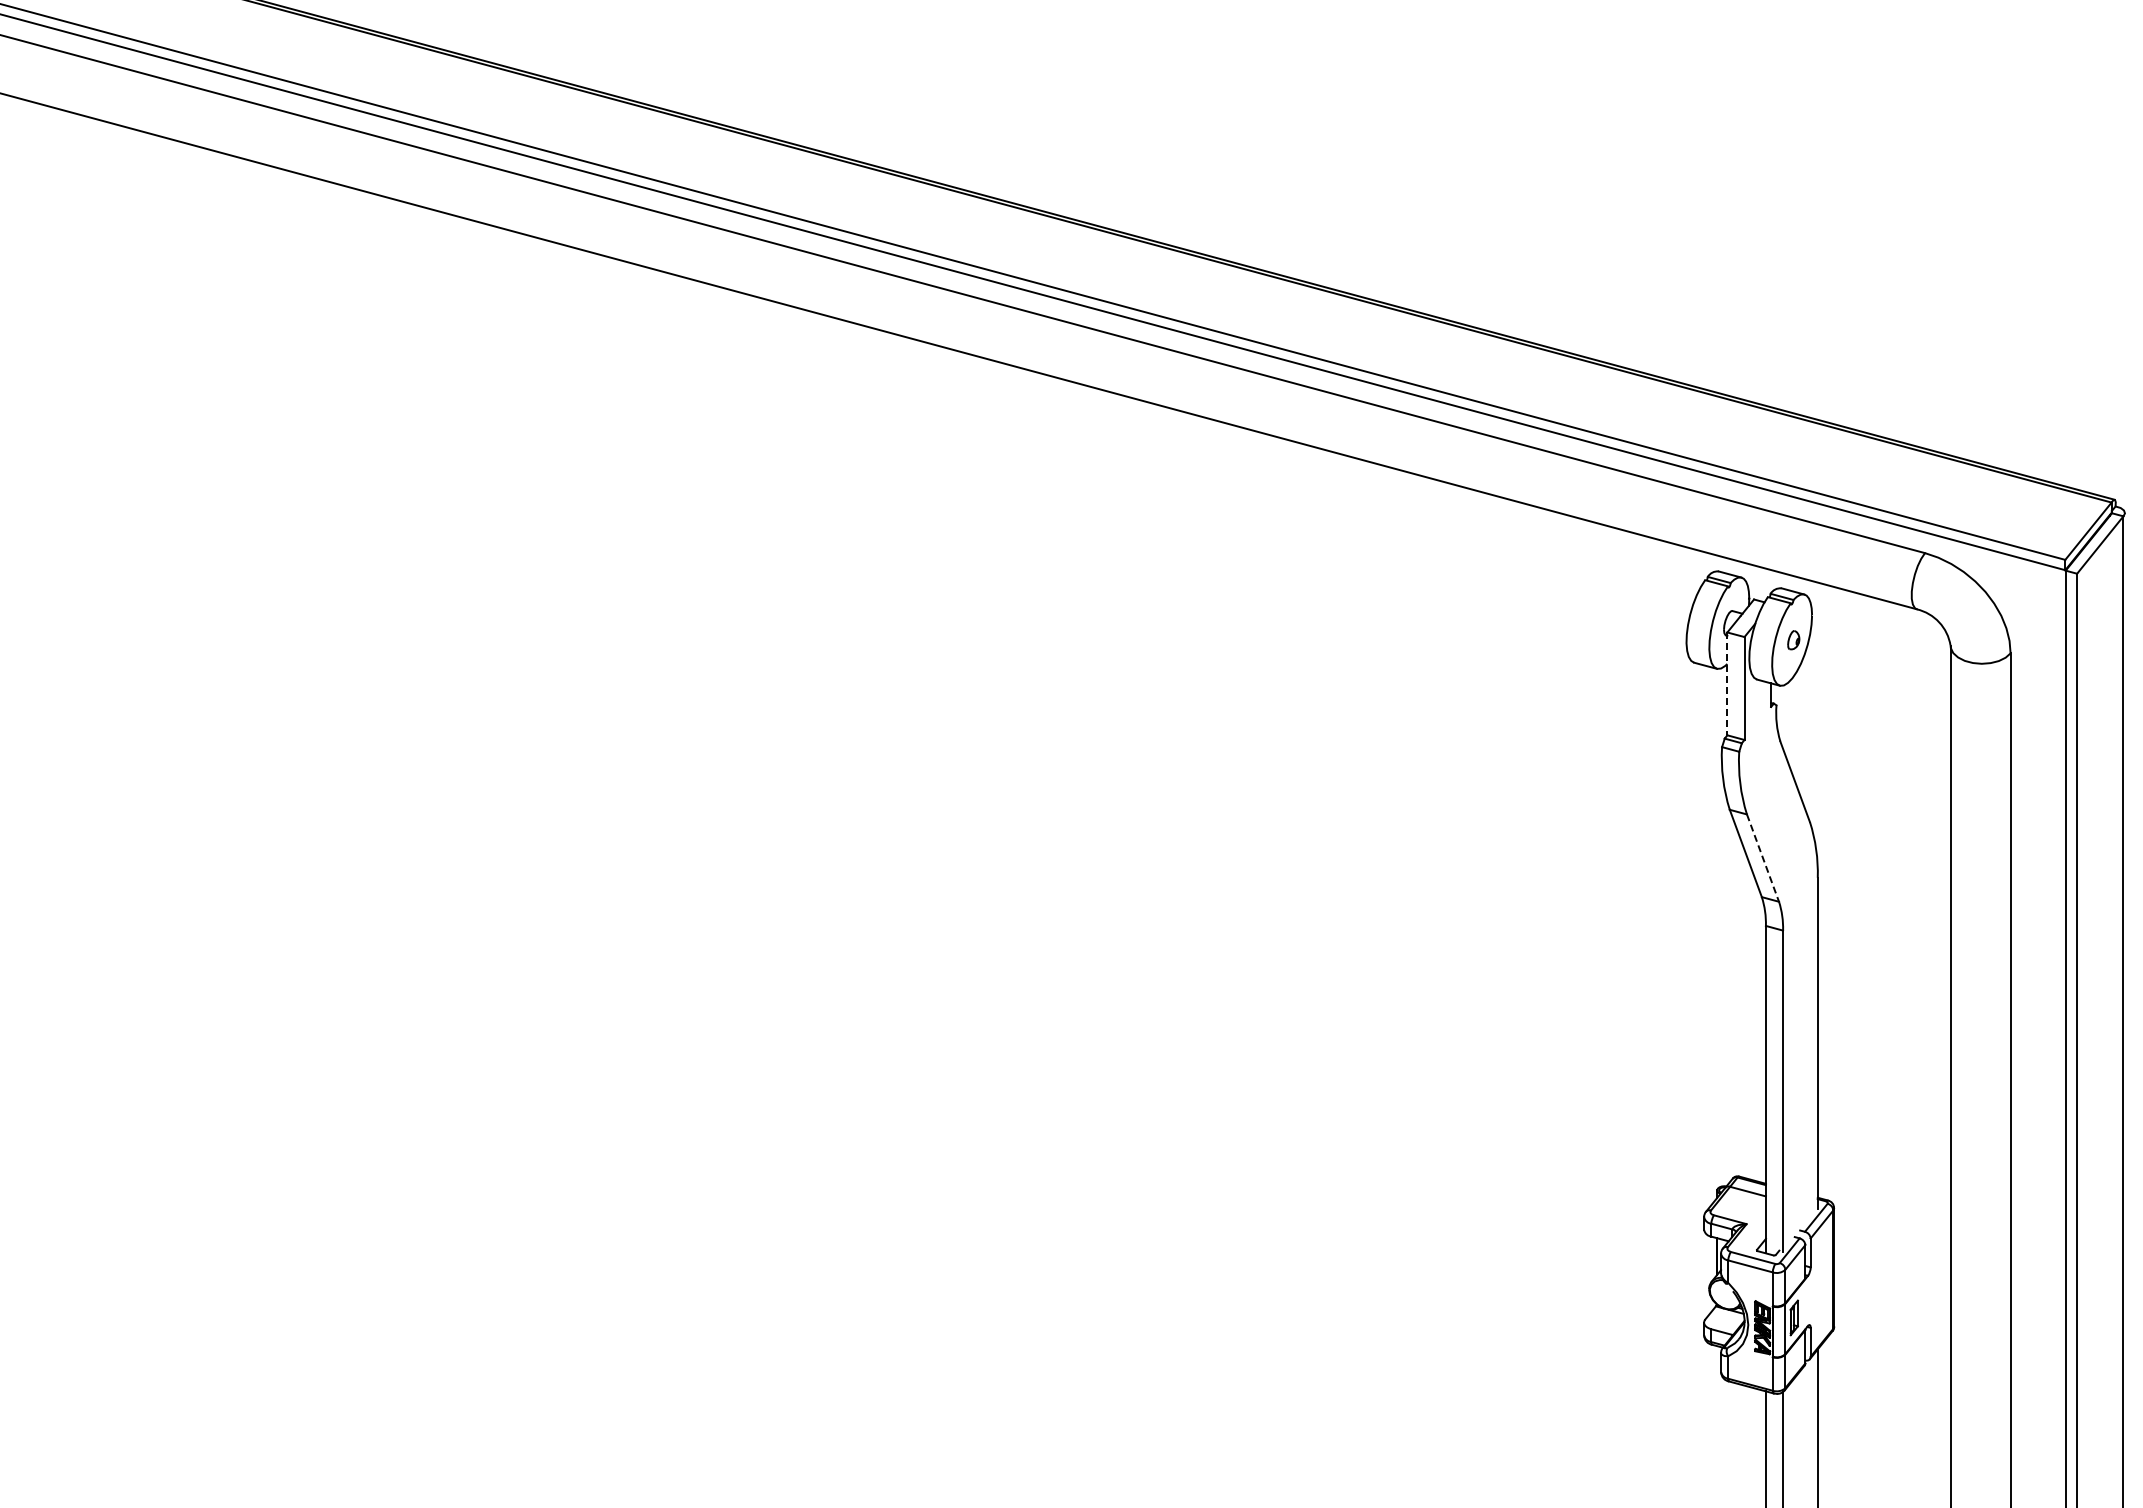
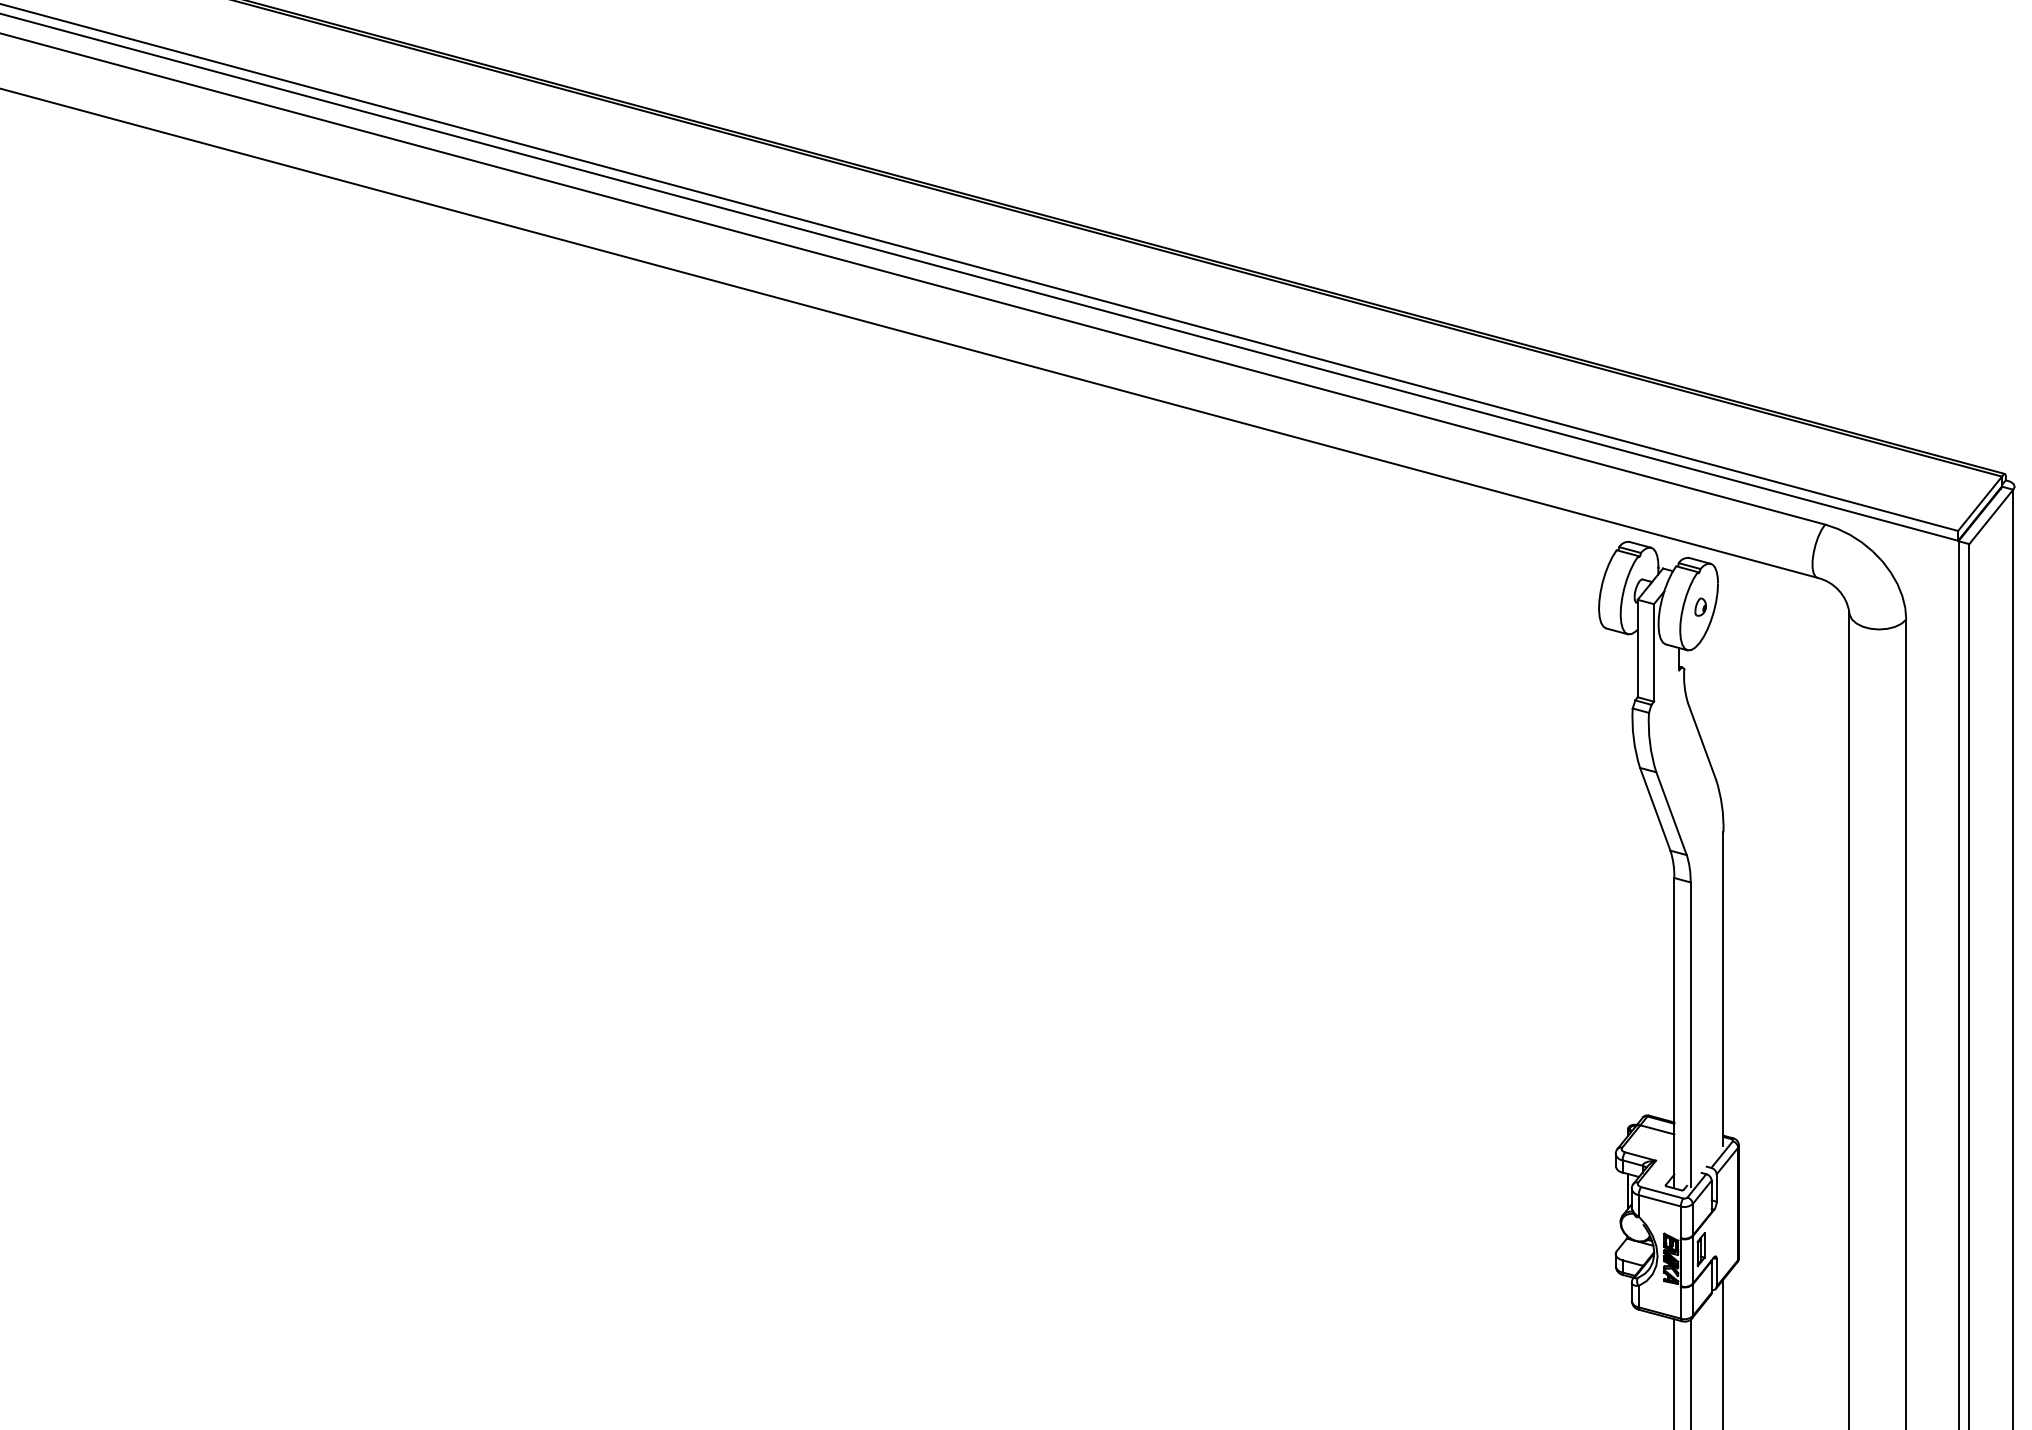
line: (1727, 684) -> (1637, 649), dashed -> solid
line: (1763, 858) -> (1672, 814), dashed -> solid

